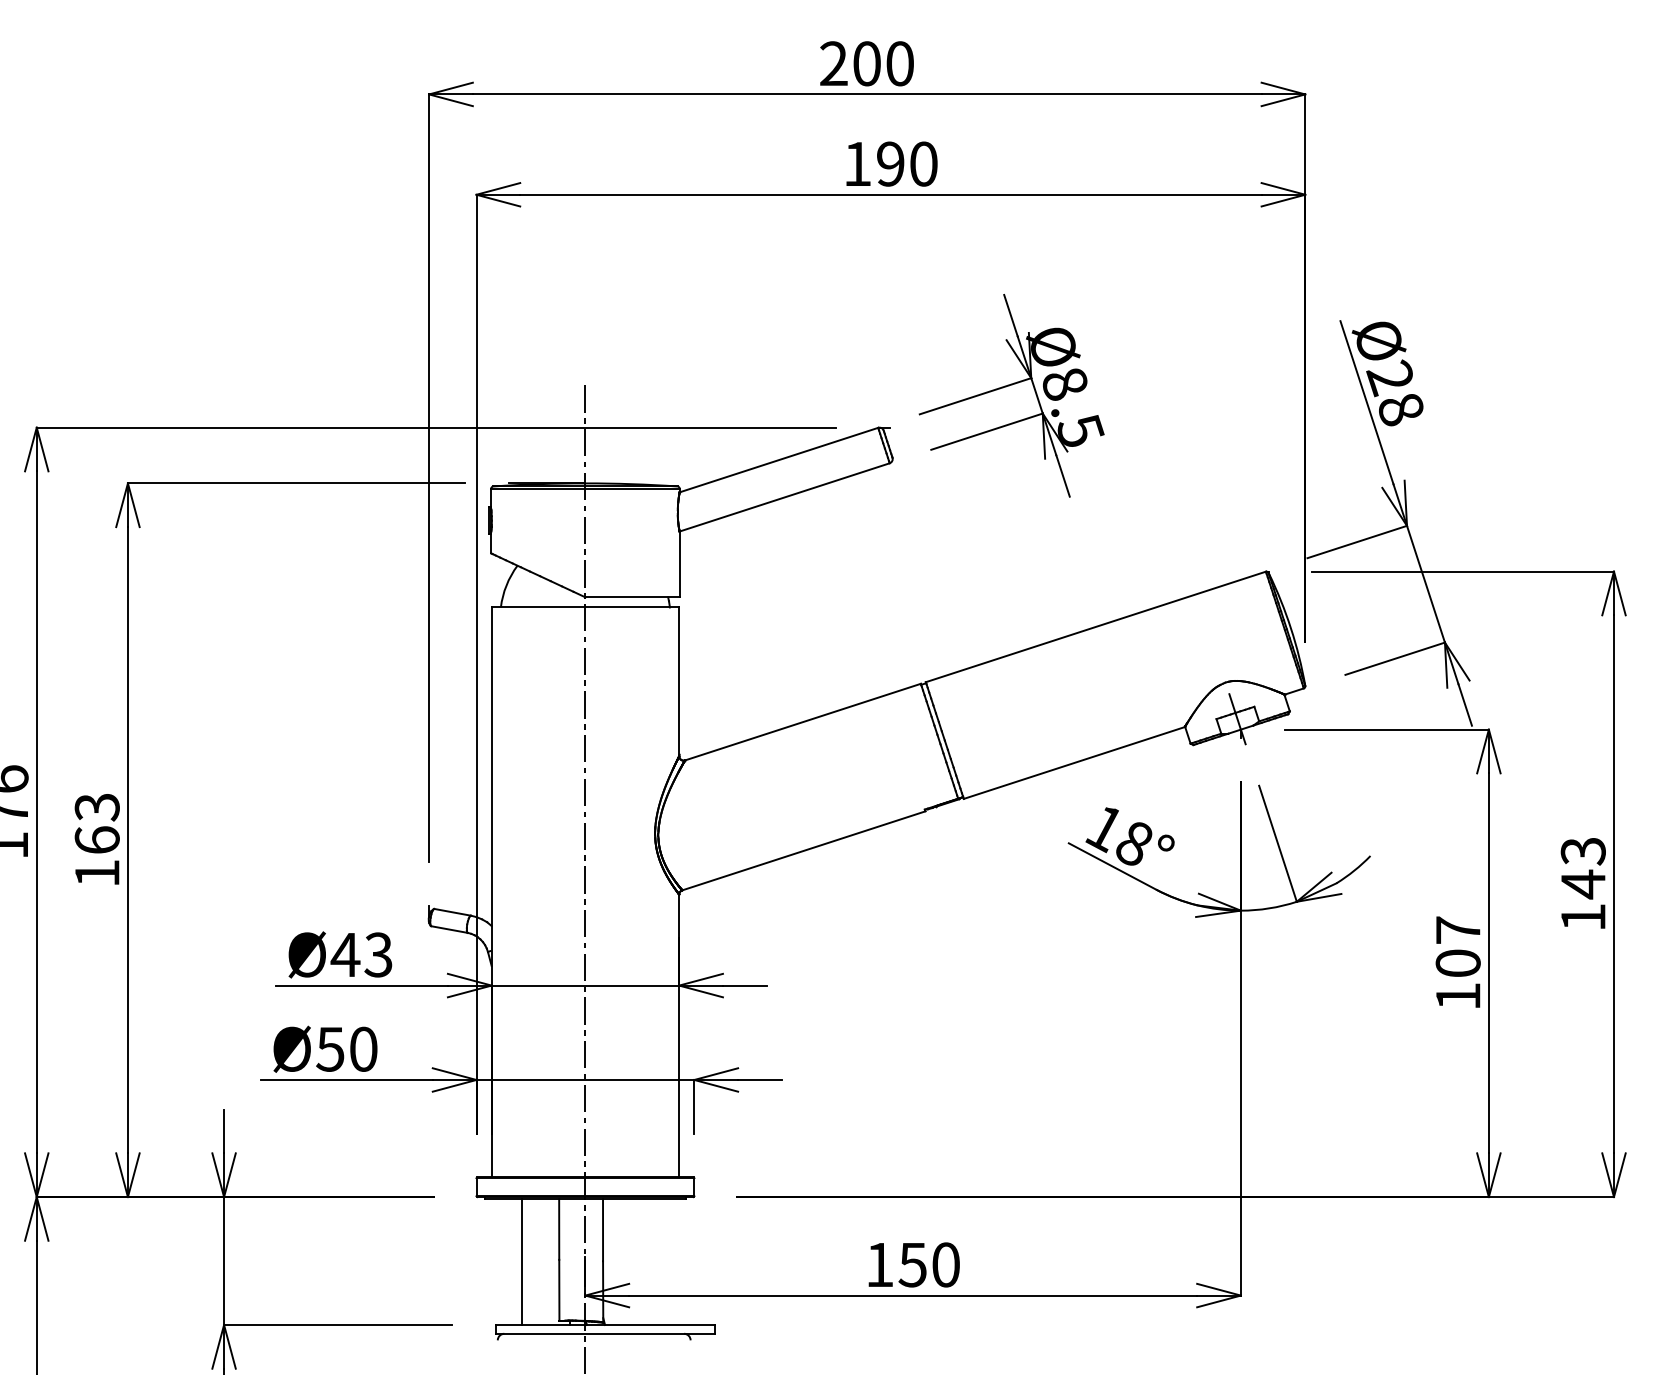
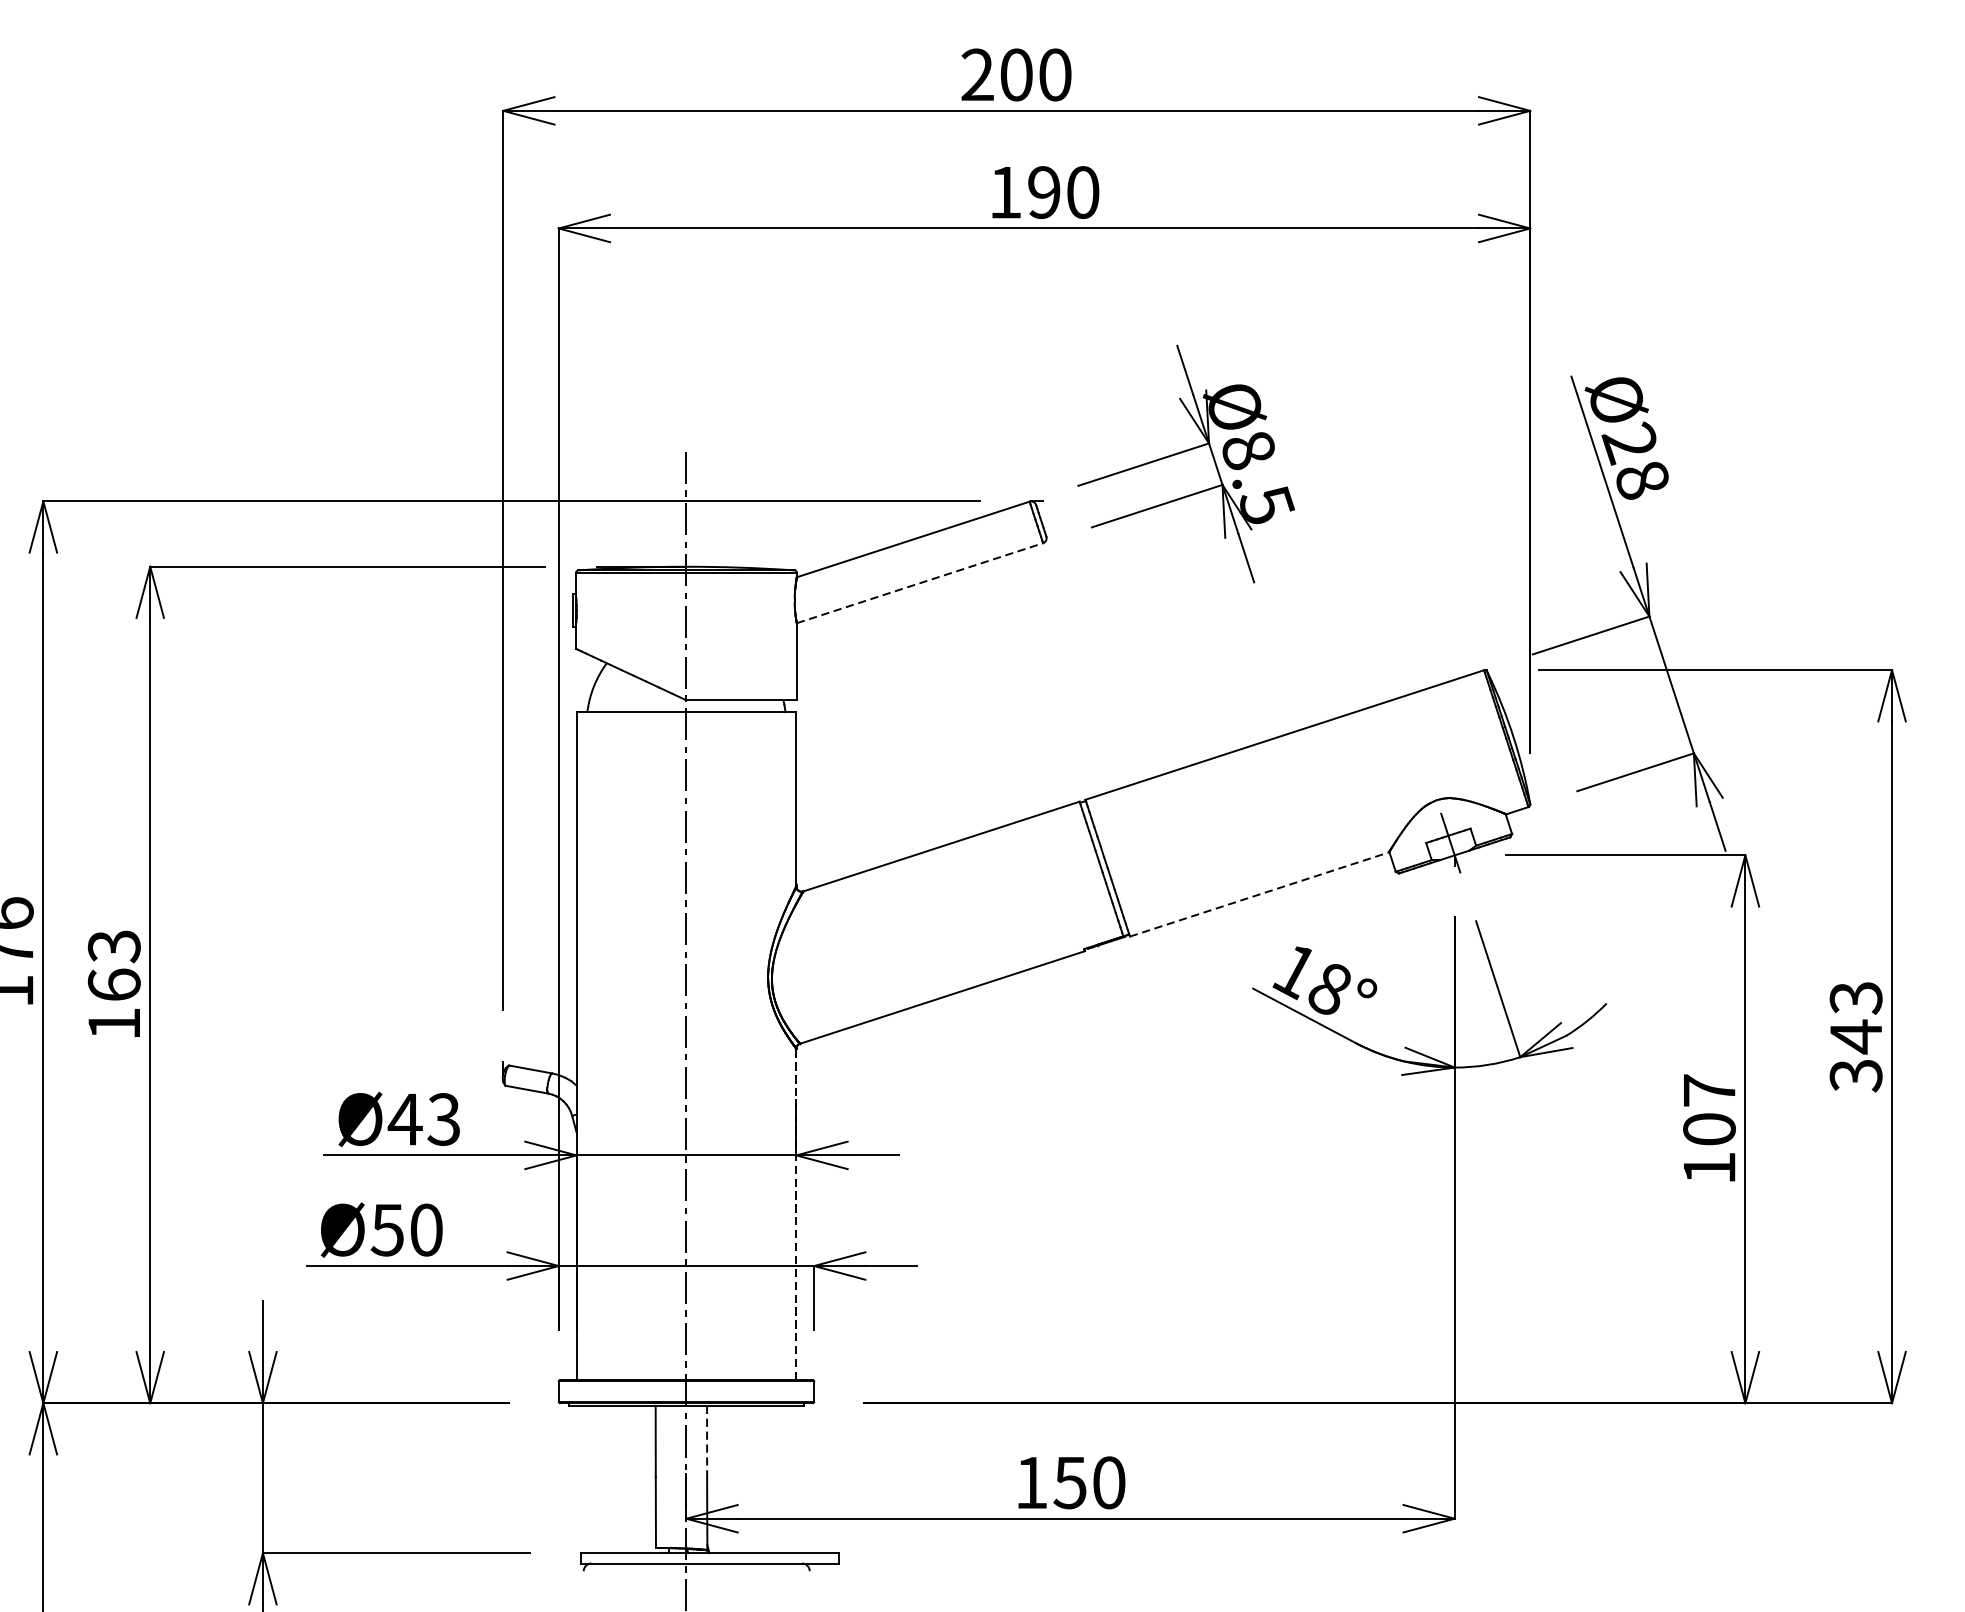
line: (785, 497) -> (920, 583), solid -> dashed
line: (1074, 762) -> (1259, 893), solid -> dashed
text: (1582, 917) -> (1855, 1075), 143 -> 343
line: (679, 1035) -> (796, 1213), solid -> dashed
line: (603, 1230) -> (707, 1442), solid -> dashed
line: (521, 1262) -> (611, 1479), removed

